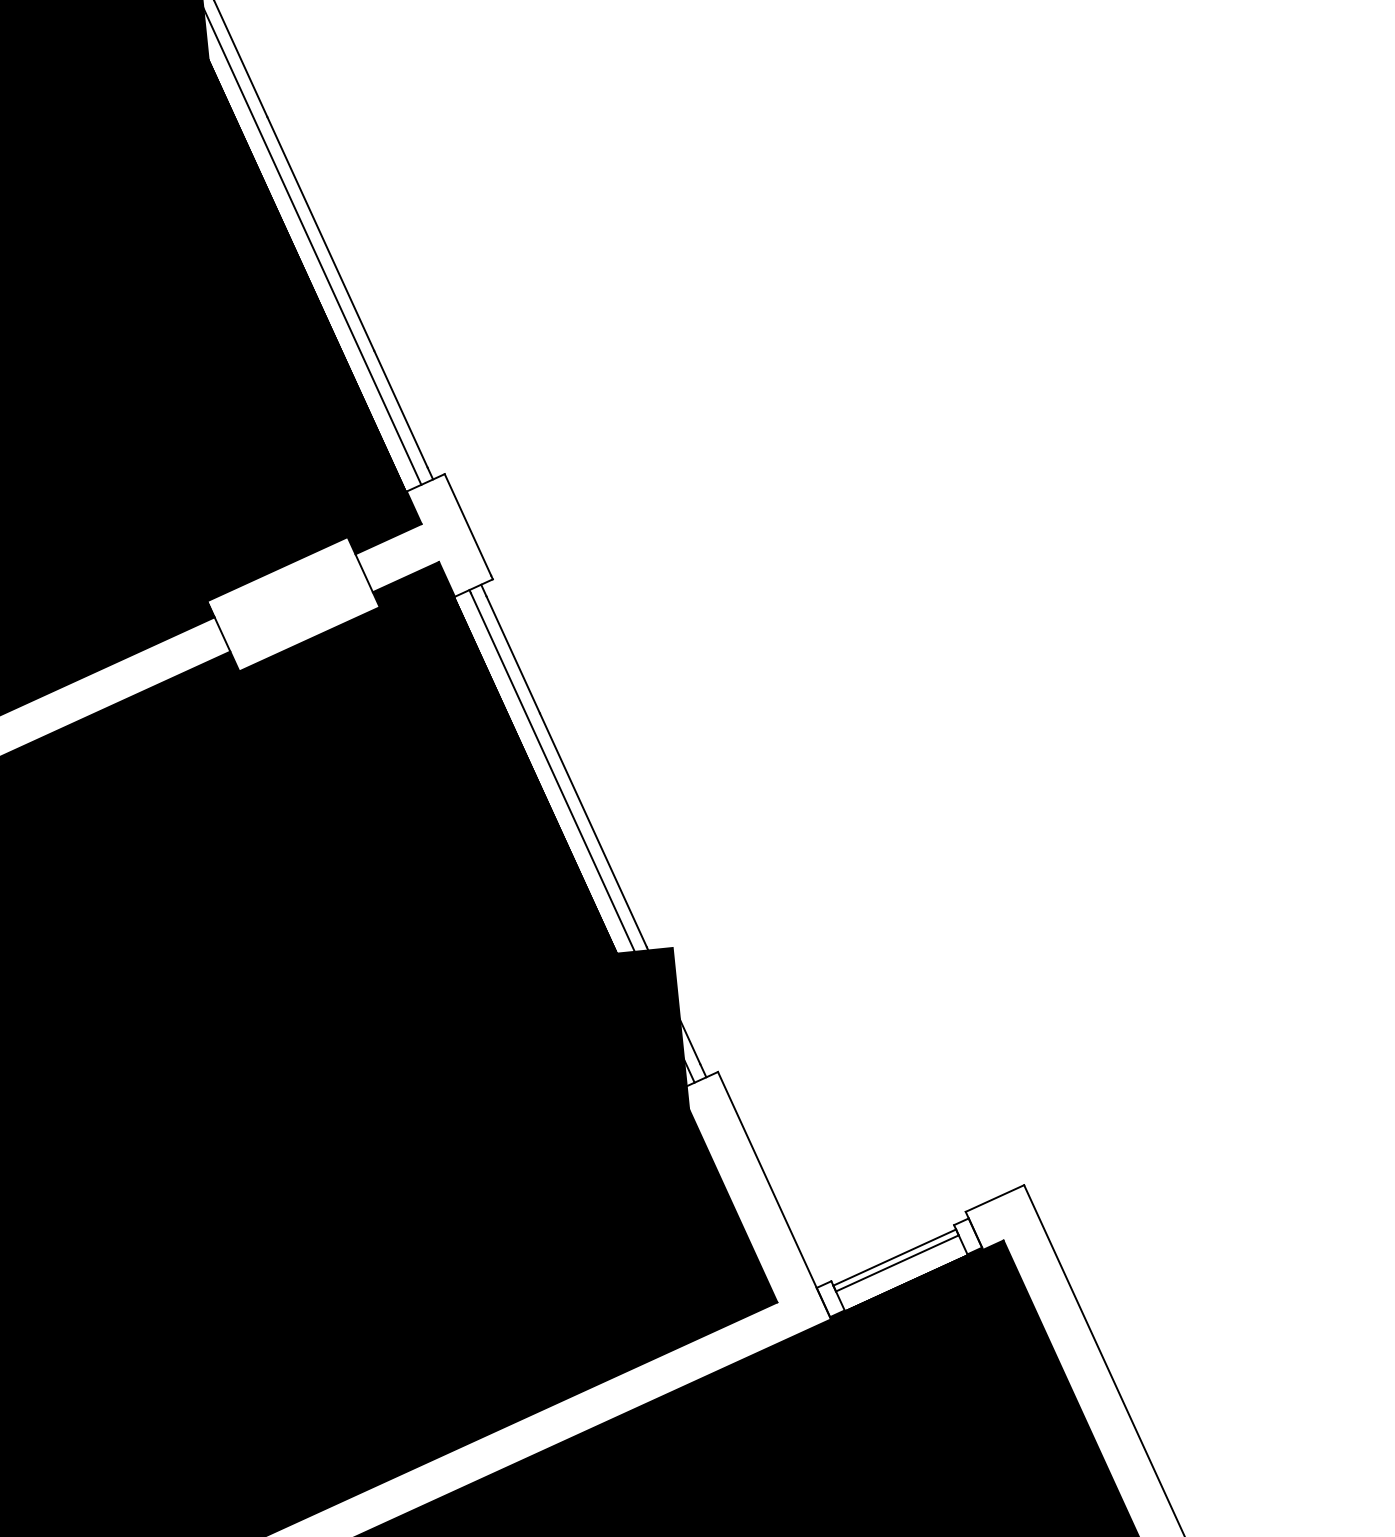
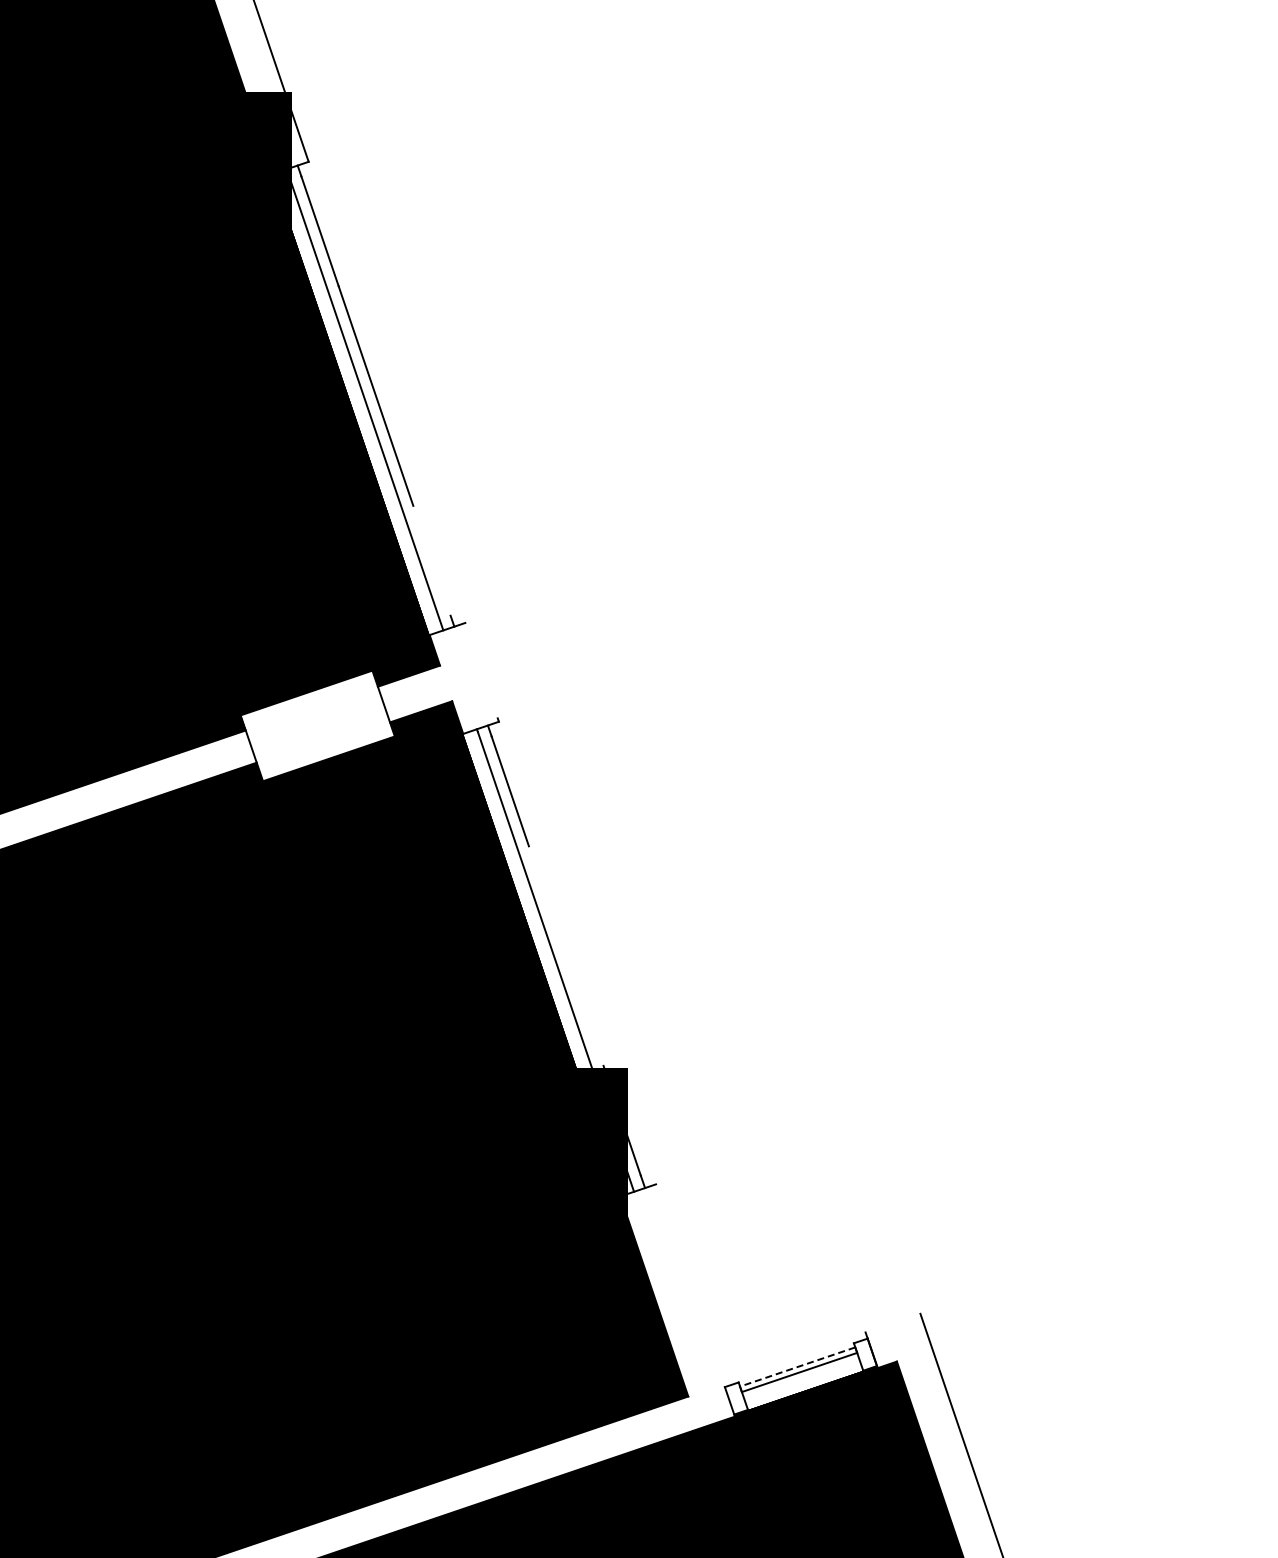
line: (400, 409) -> (431, 560), removed
line: (467, 524) -> (481, 670), removed
line: (592, 829) -> (565, 955), removed
line: (774, 1195) -> (695, 1300), removed
line: (994, 1197) -> (892, 1322), removed
line: (894, 1258) -> (797, 1367), solid -> dashed

